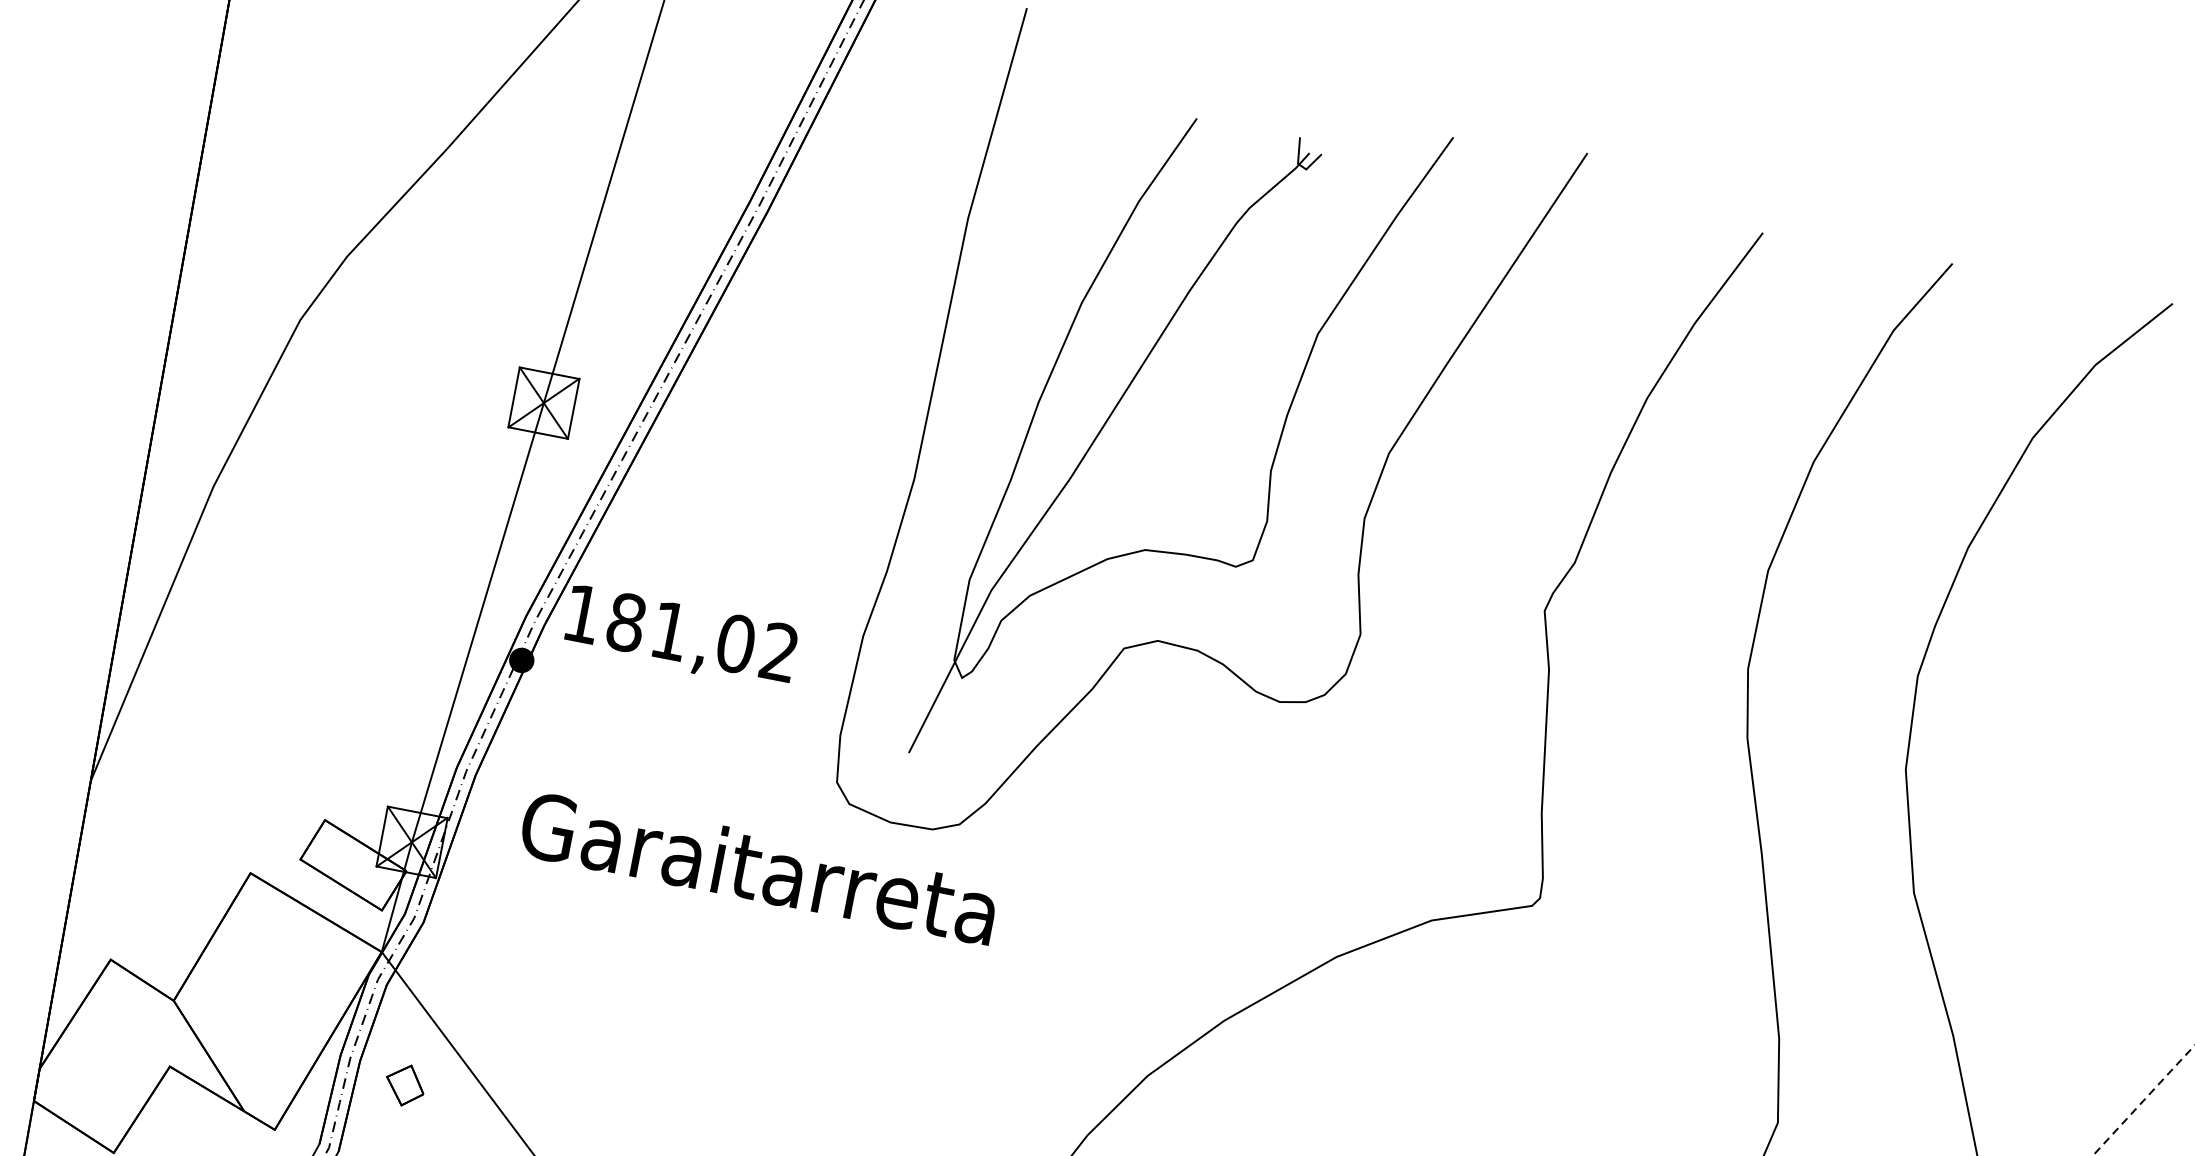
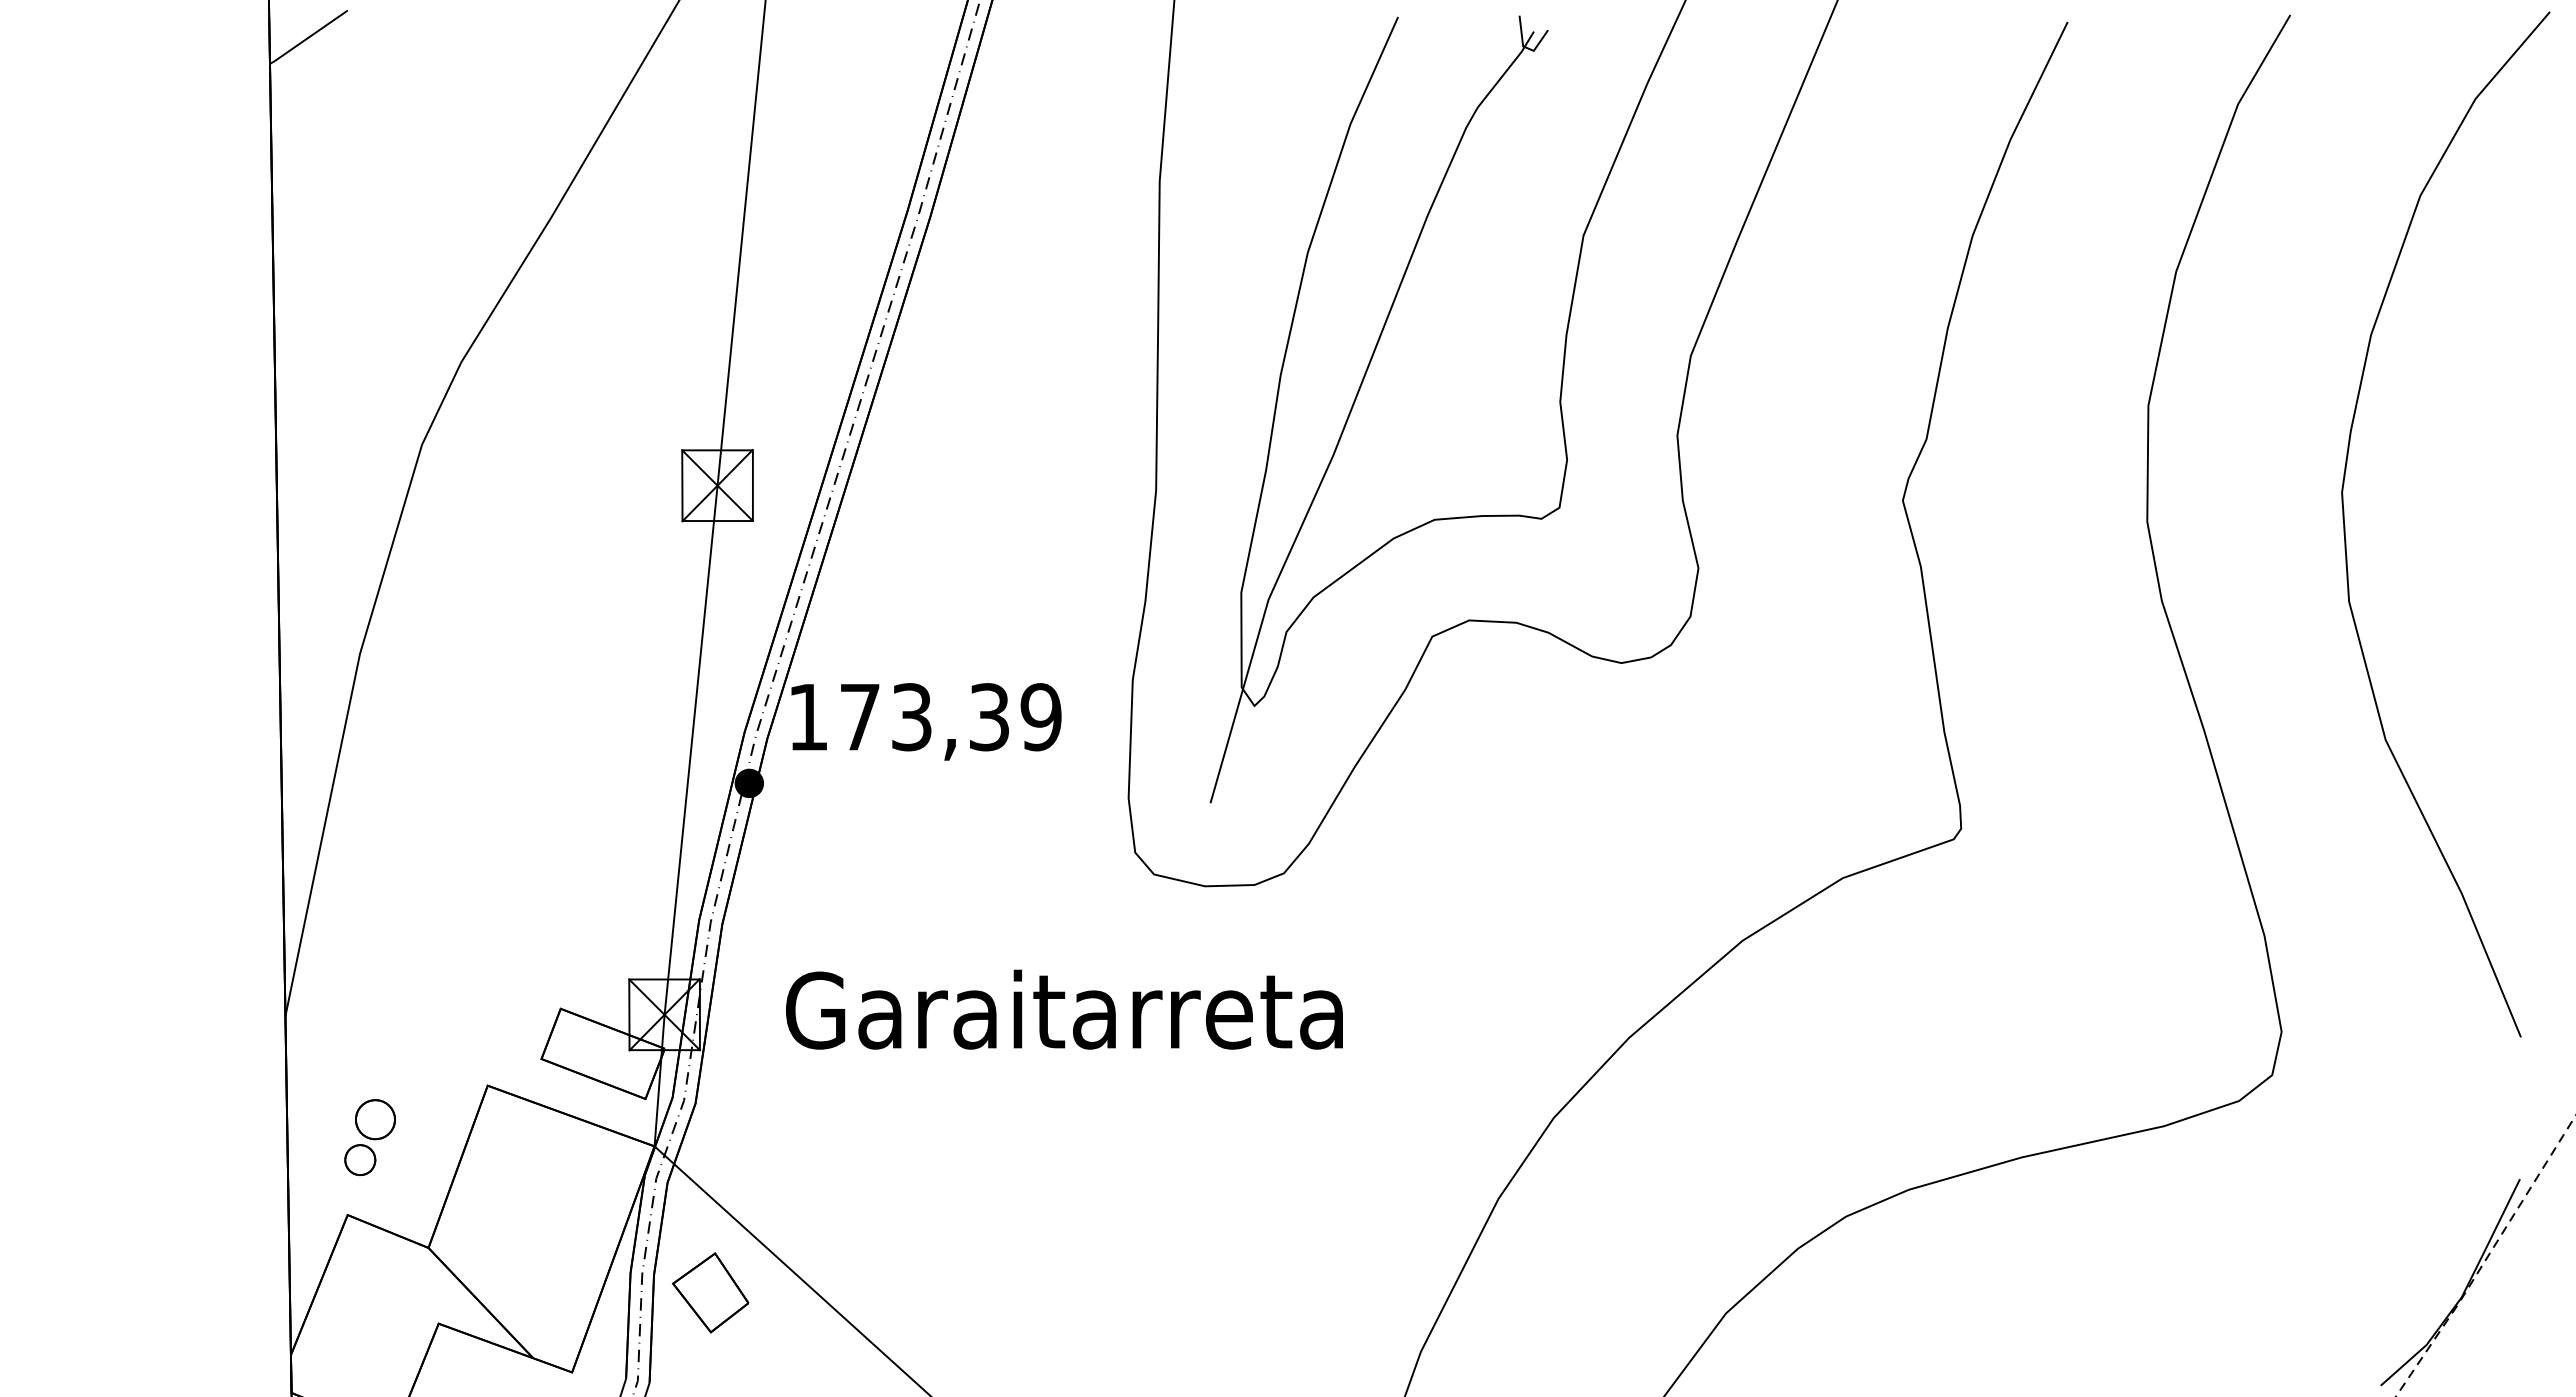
text: (702, 637) -> (950, 717), 181,02 -> 173,39
text: (759, 867) -> (1064, 1009), moved
part: (141, 897) -> (369, 1137), added
part: (405, 1084) -> (710, 1292), size x1.67

